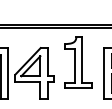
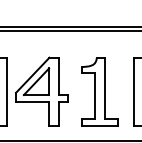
part: (78, 62) -> (99, 91), moved

